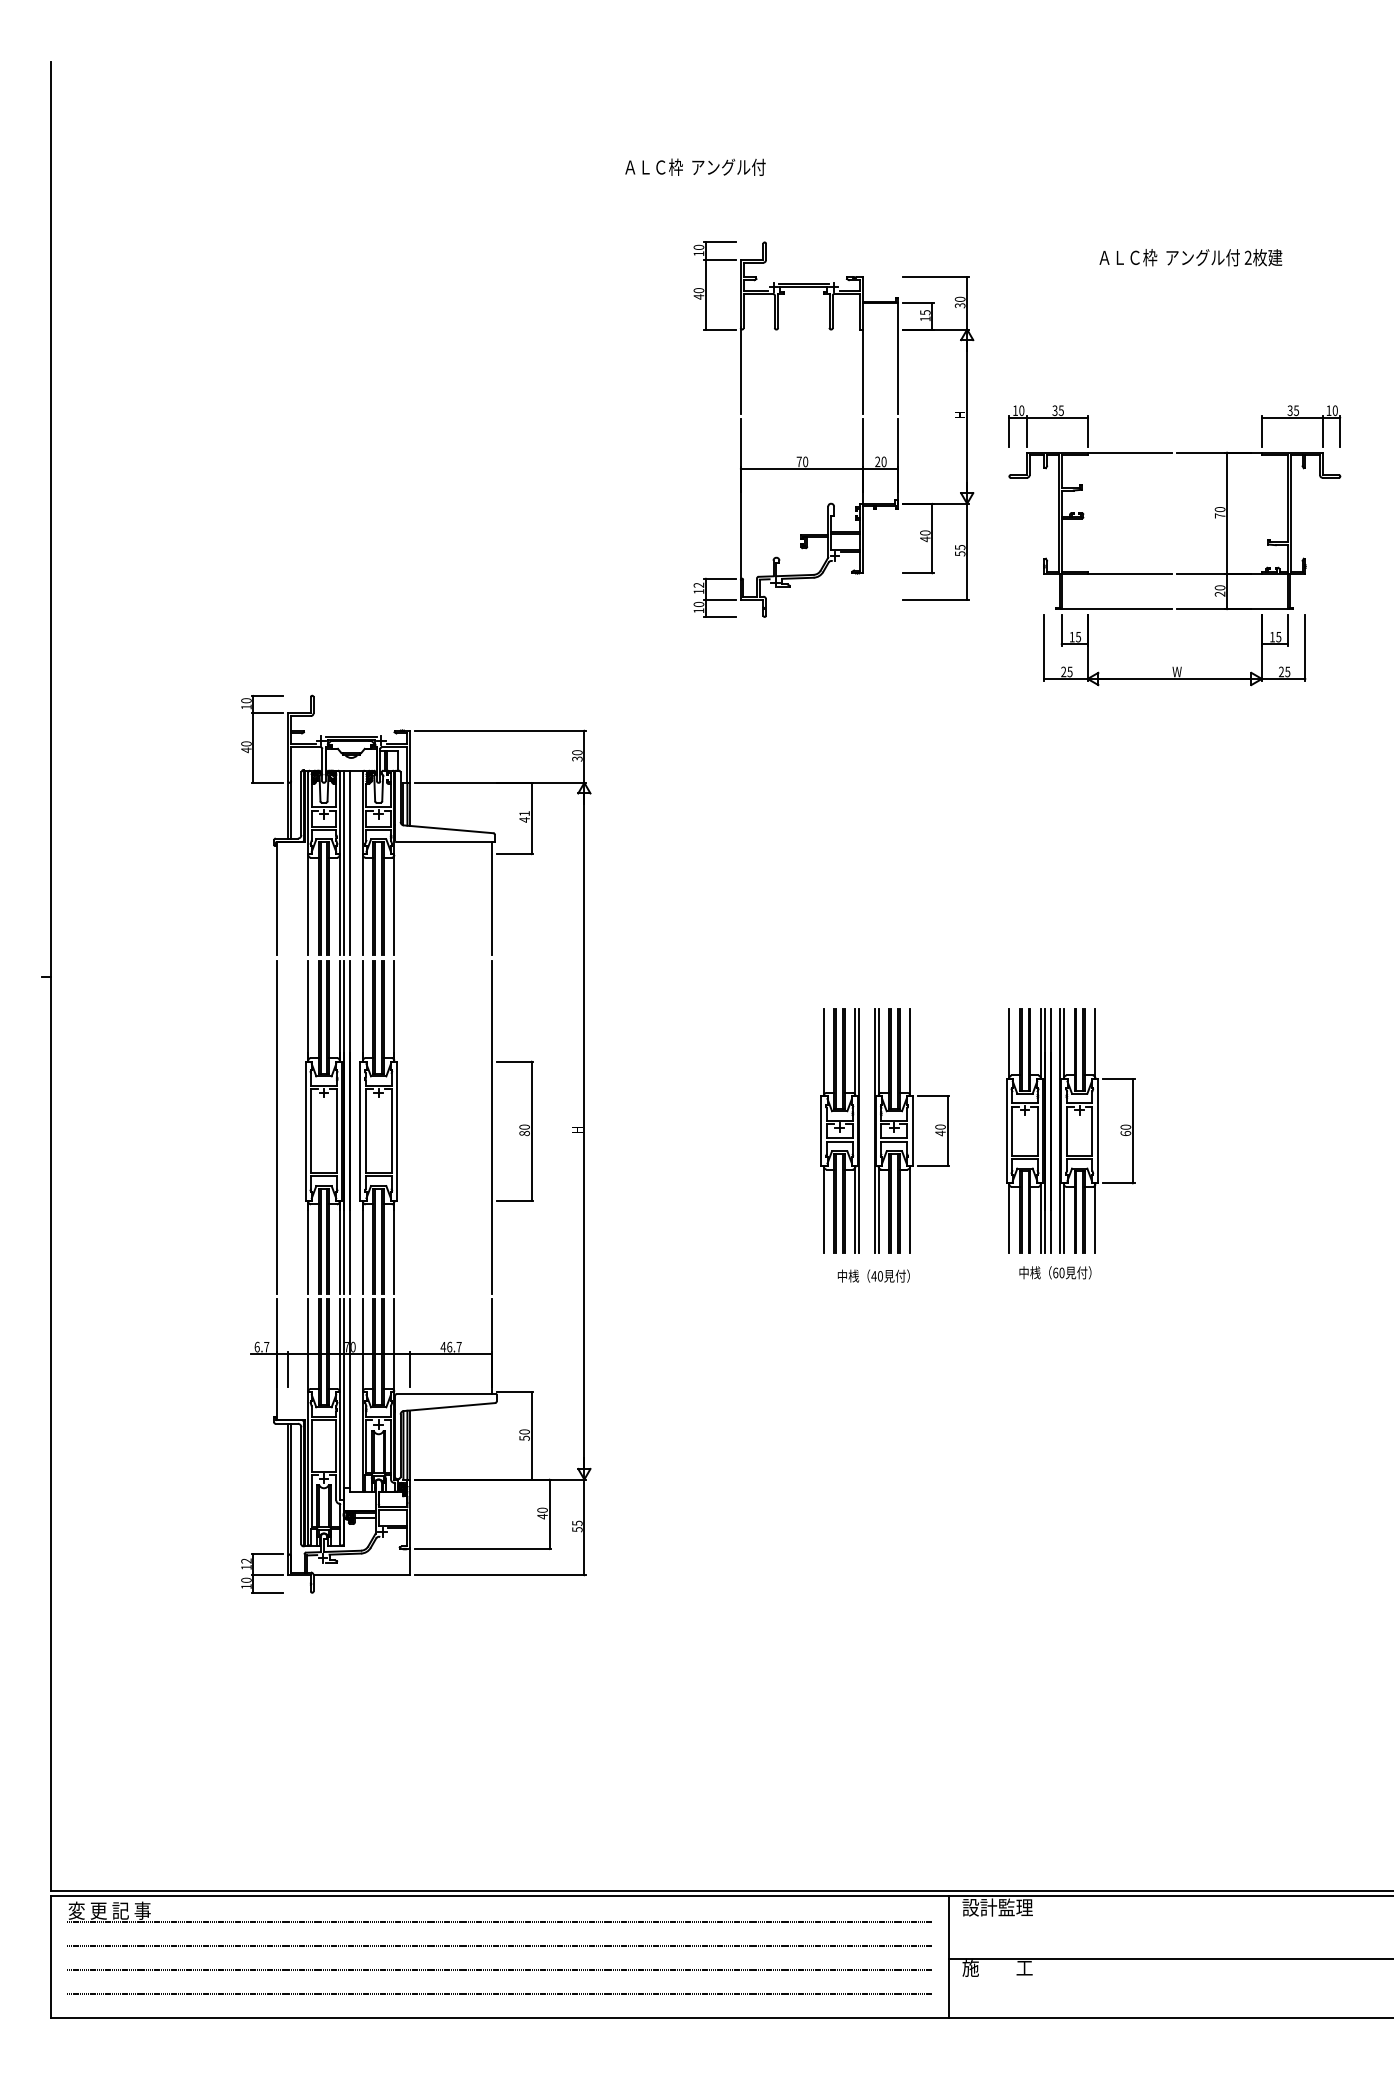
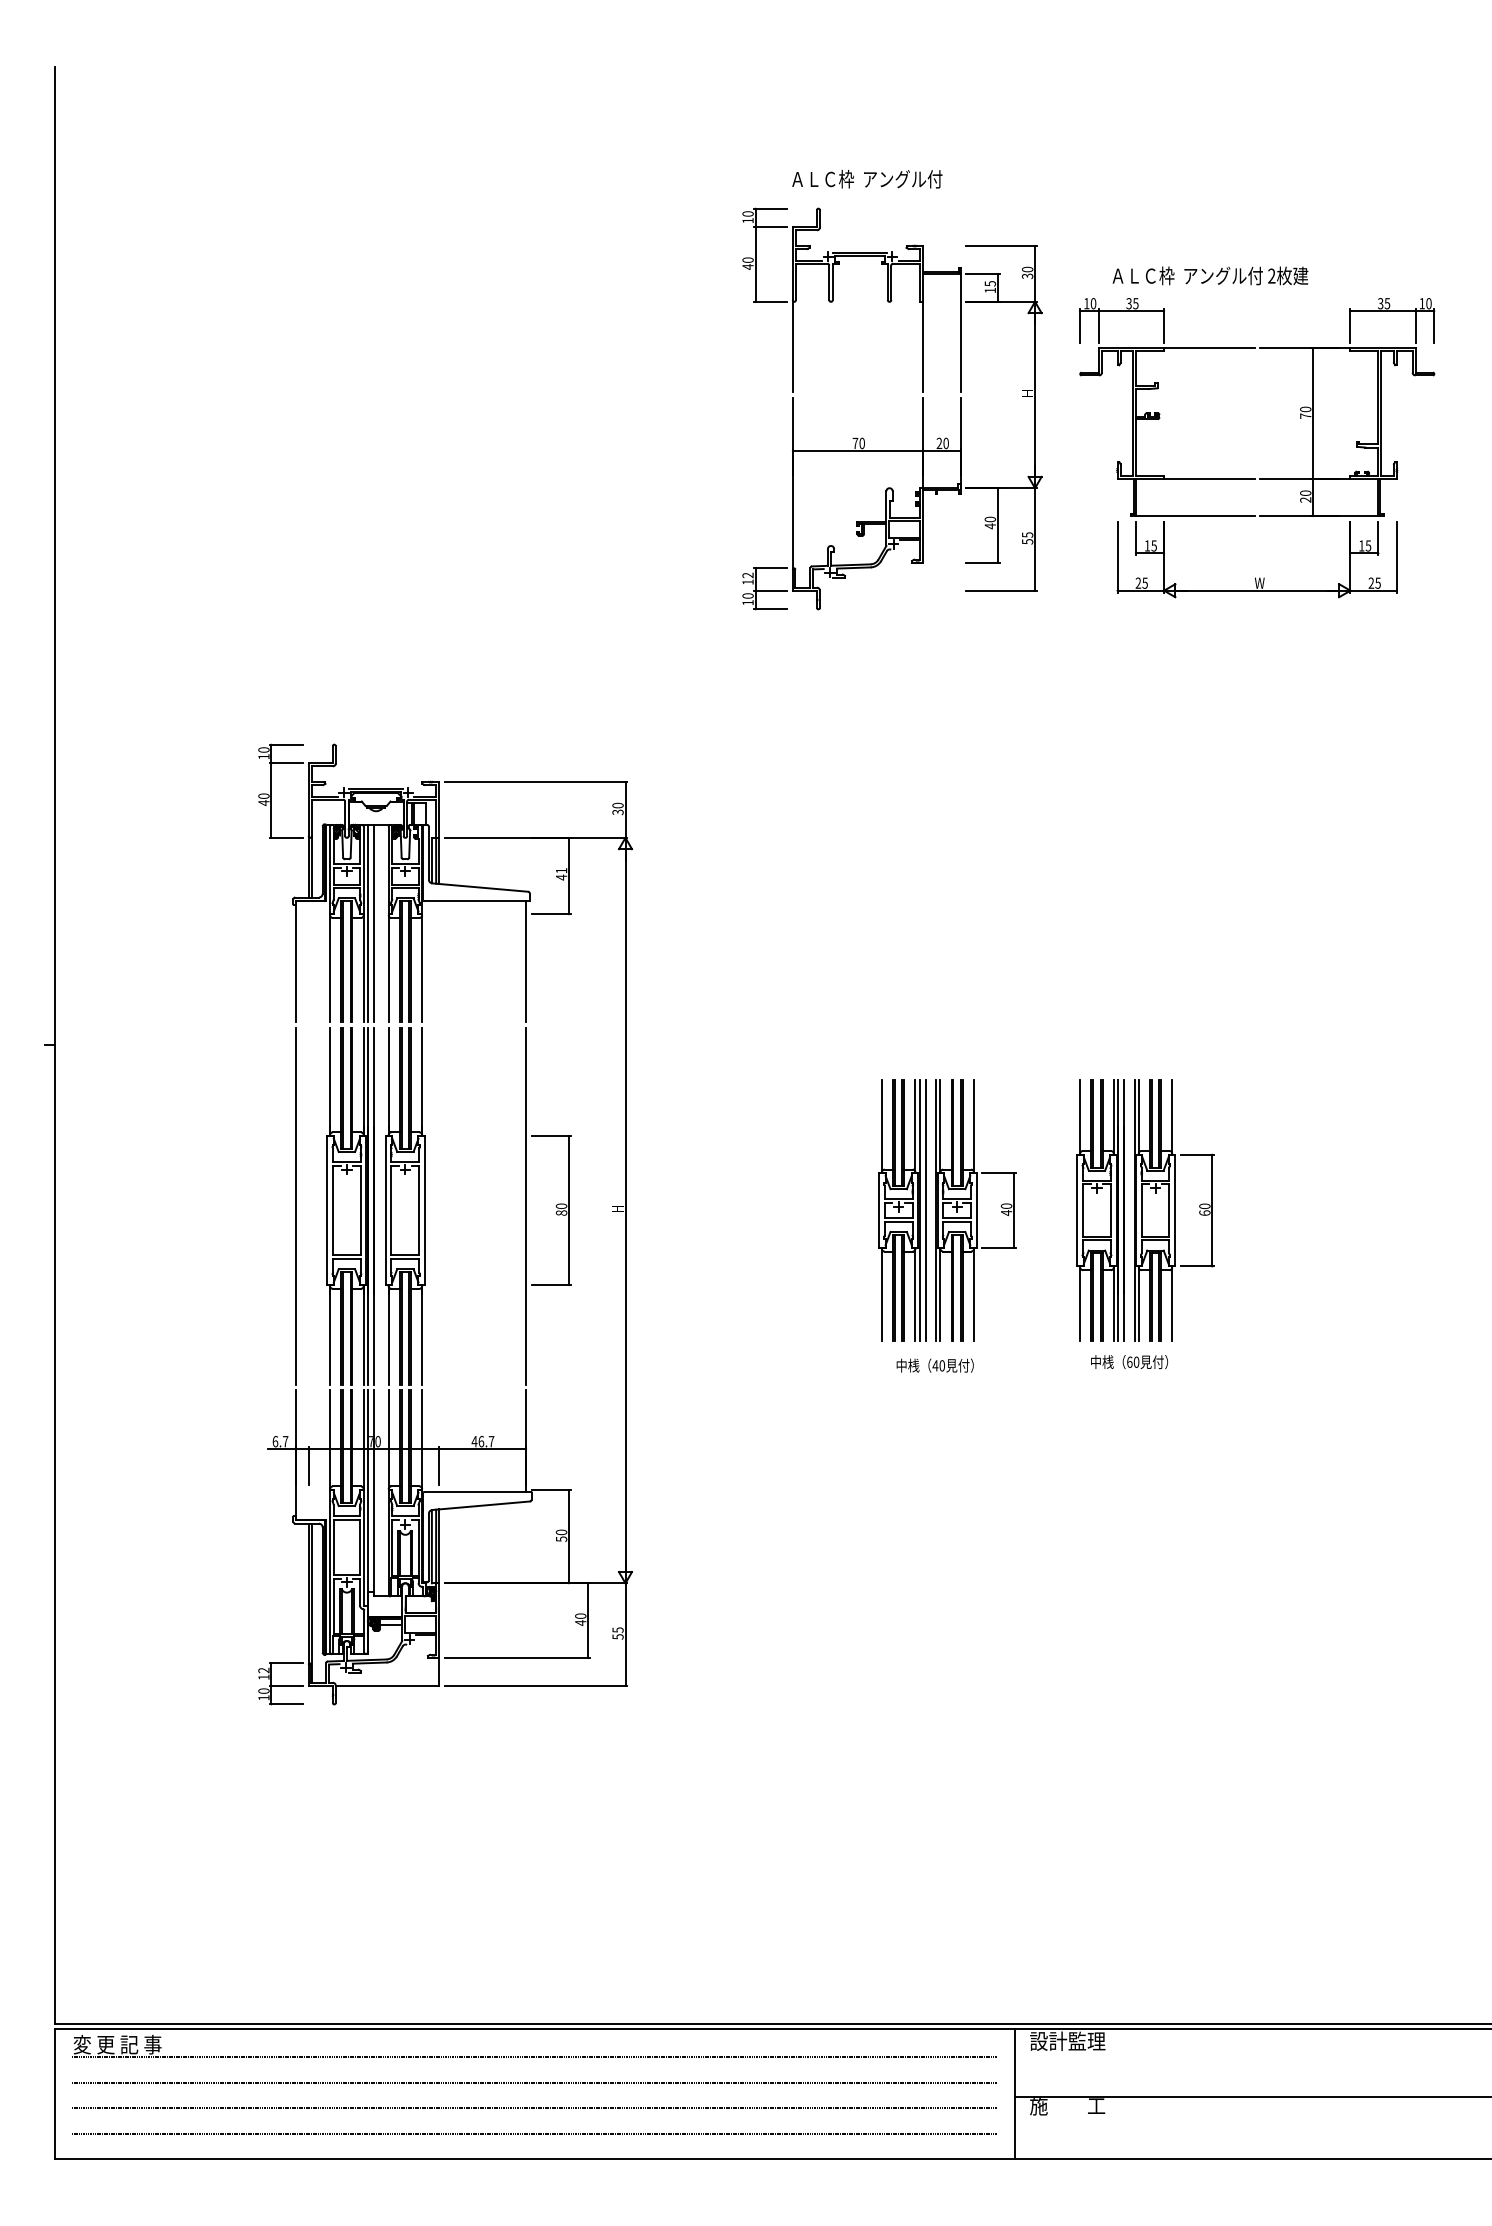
text: (695, 167) -> (867, 179), moved
text: (1190, 257) -> (1210, 275), moved
part: (861, 429) -> (922, 408), moved
part: (1173, 574) -> (1255, 478), moved
line: (865, 1131) -> (926, 1210), added

